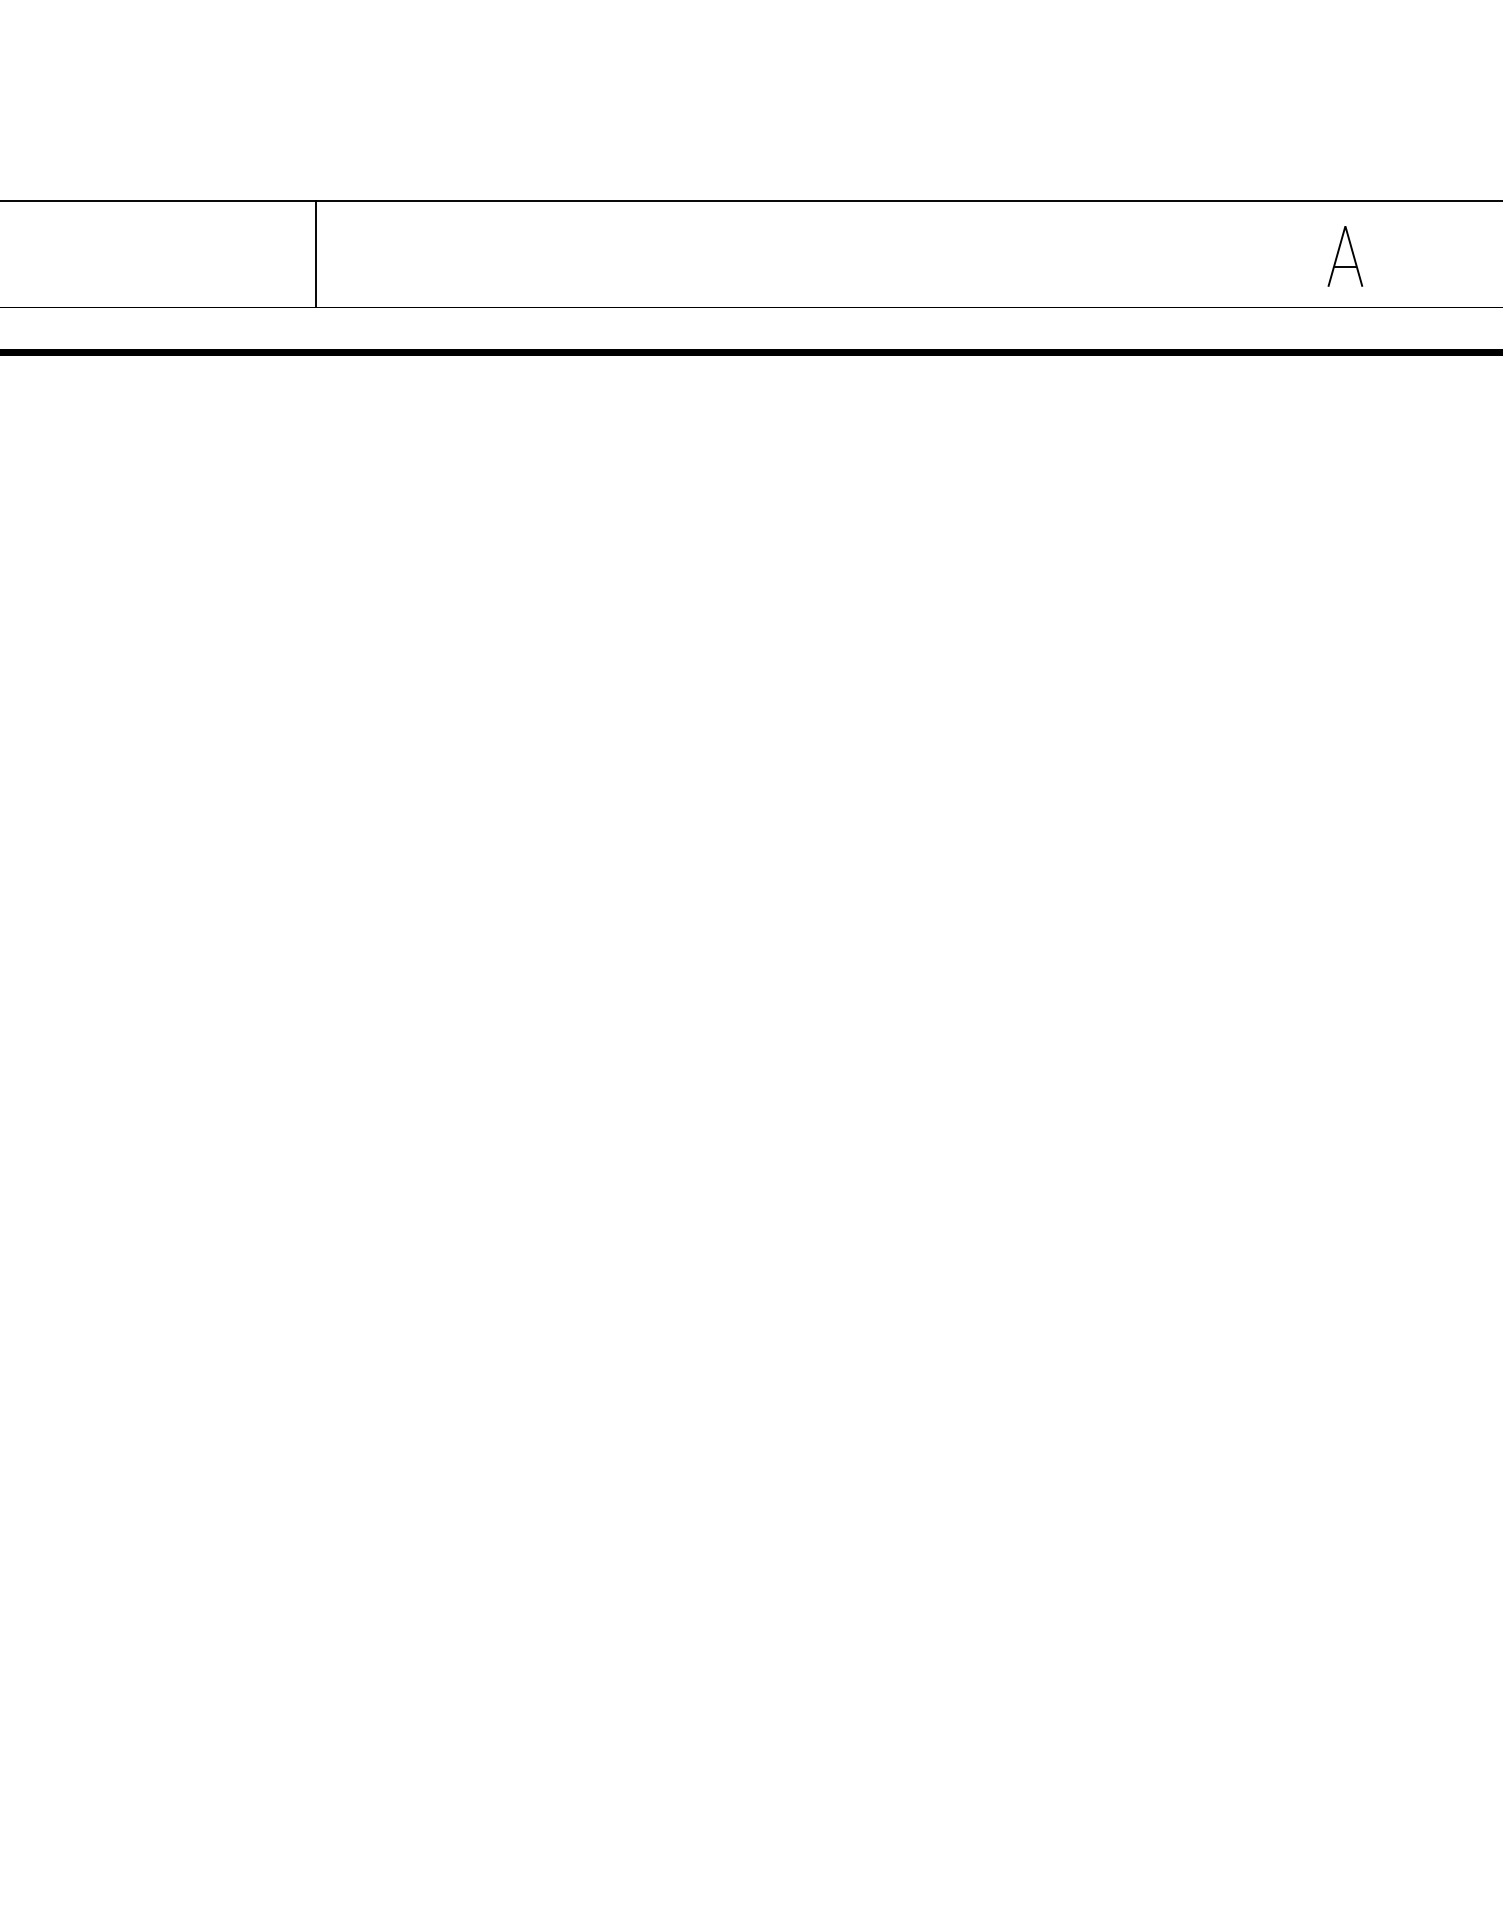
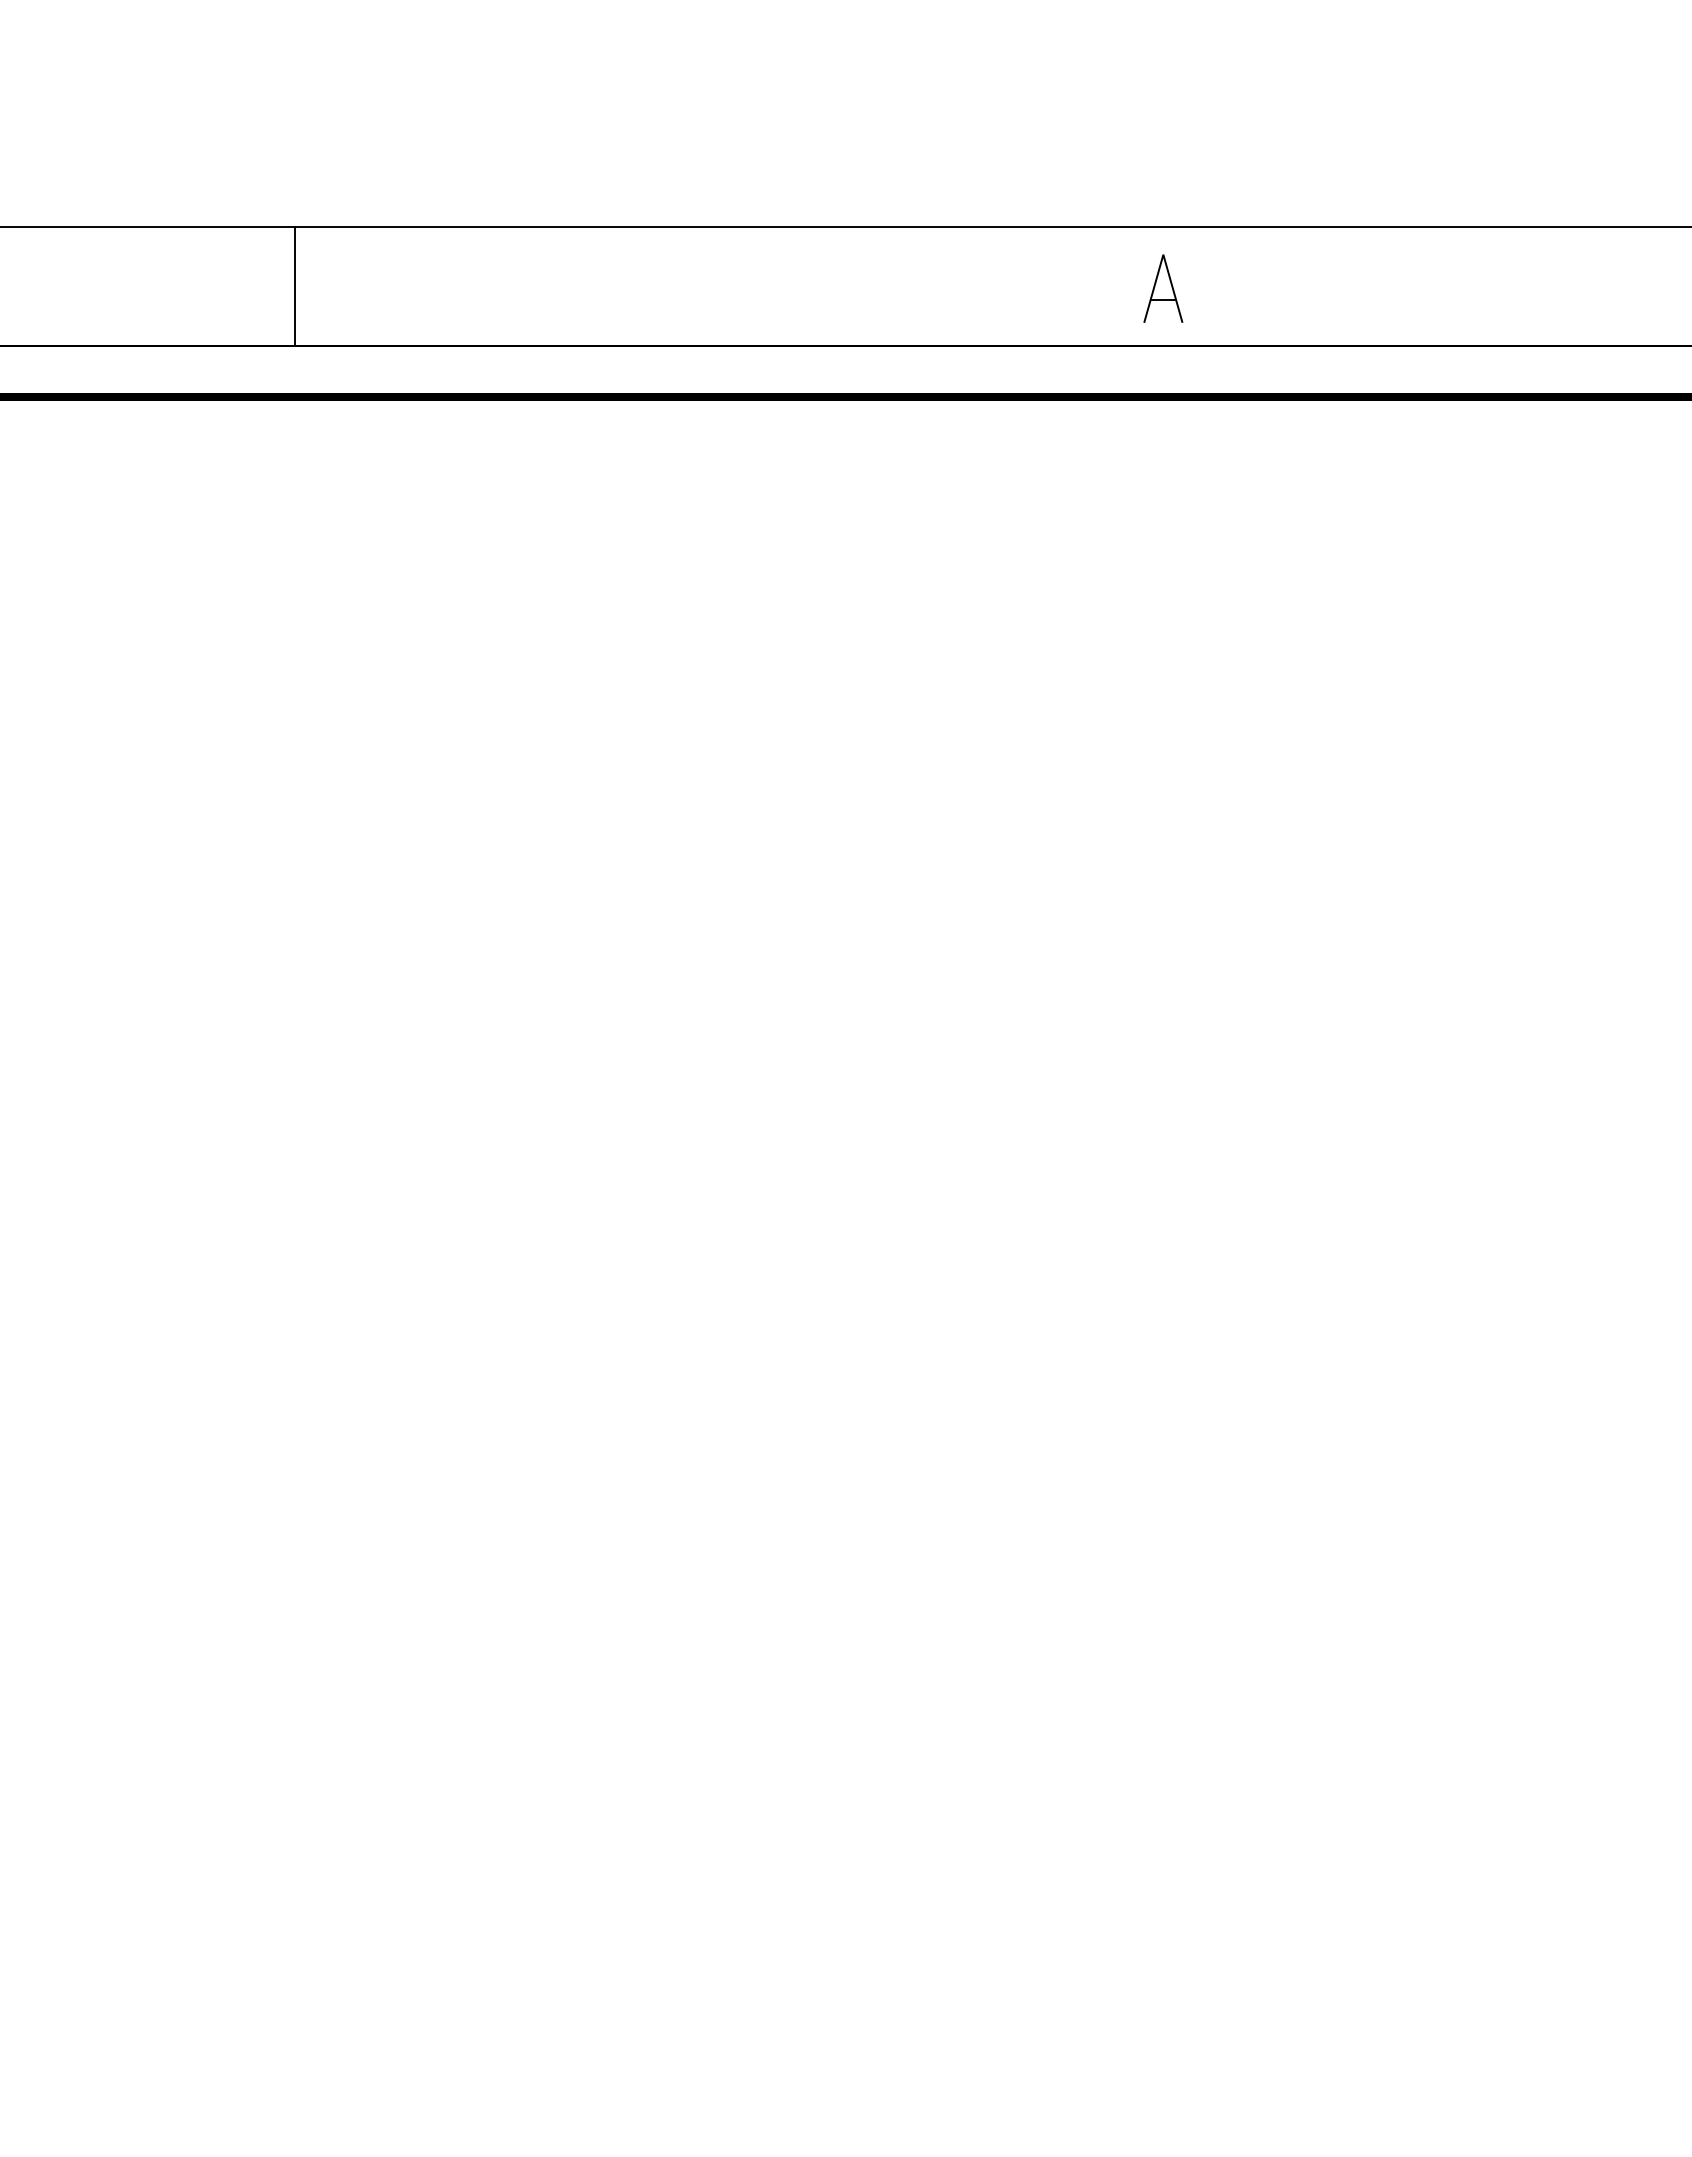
line: (316, 254) -> (295, 286), moved
part: (1345, 256) -> (1163, 288), moved

